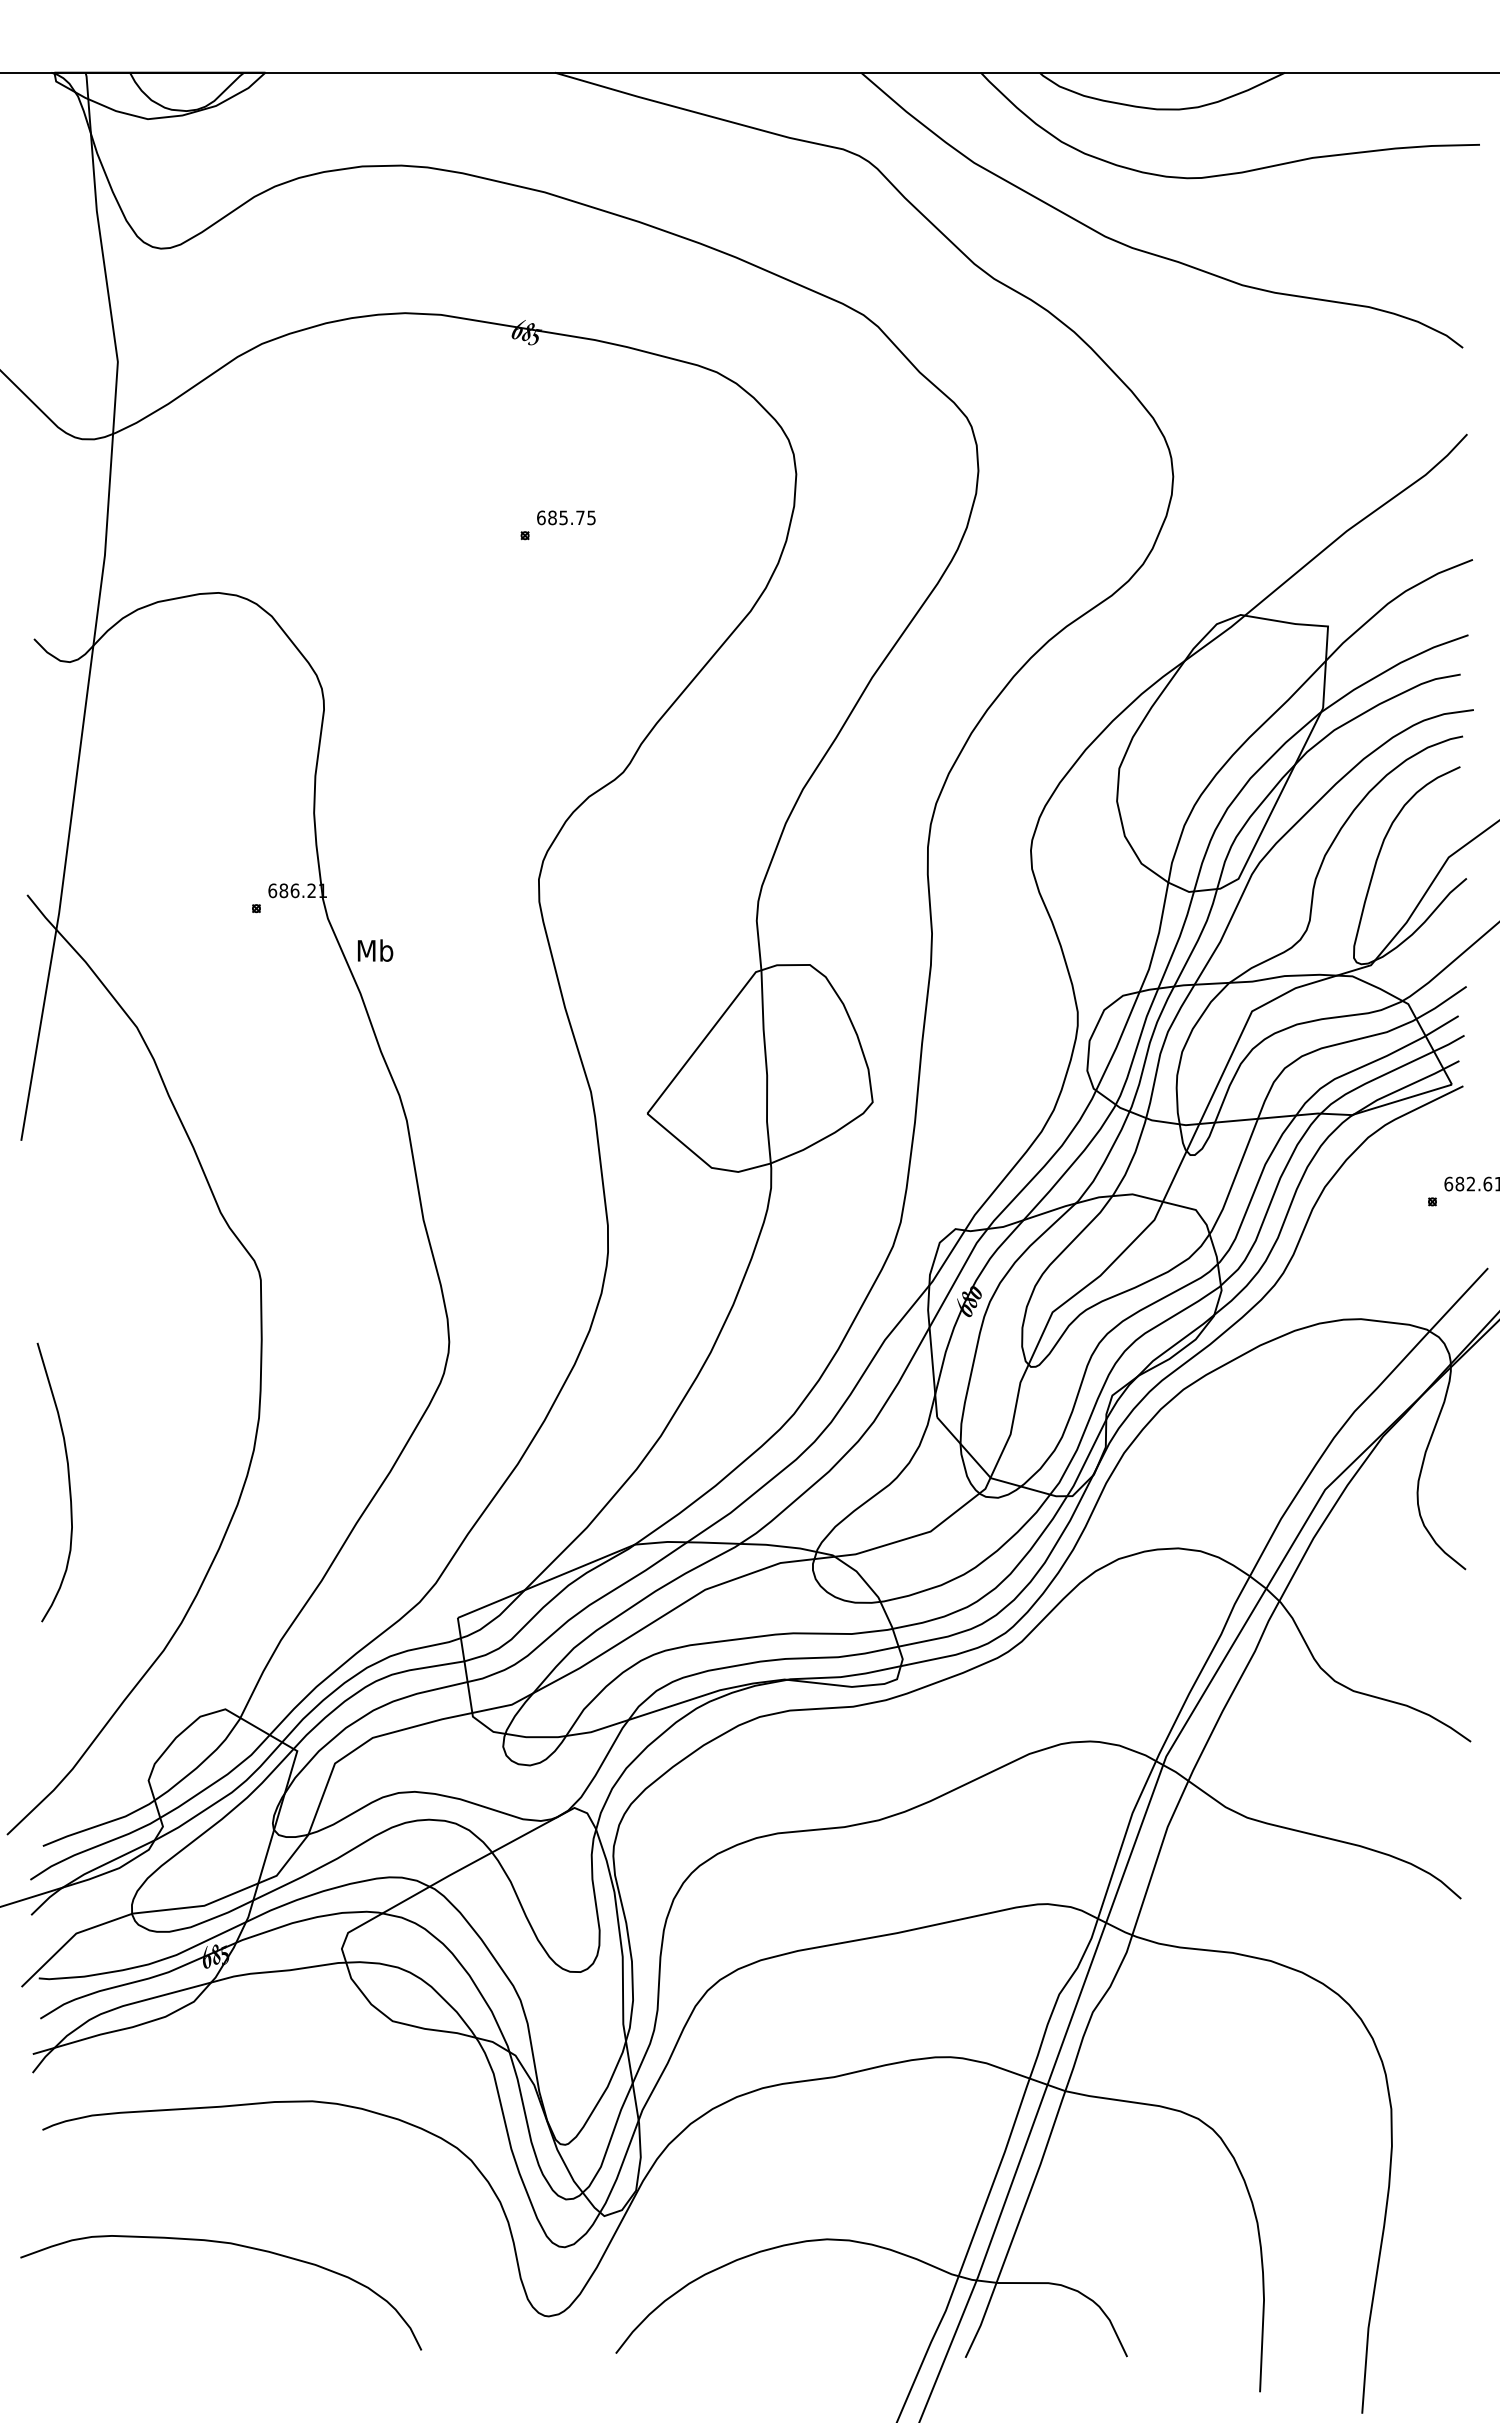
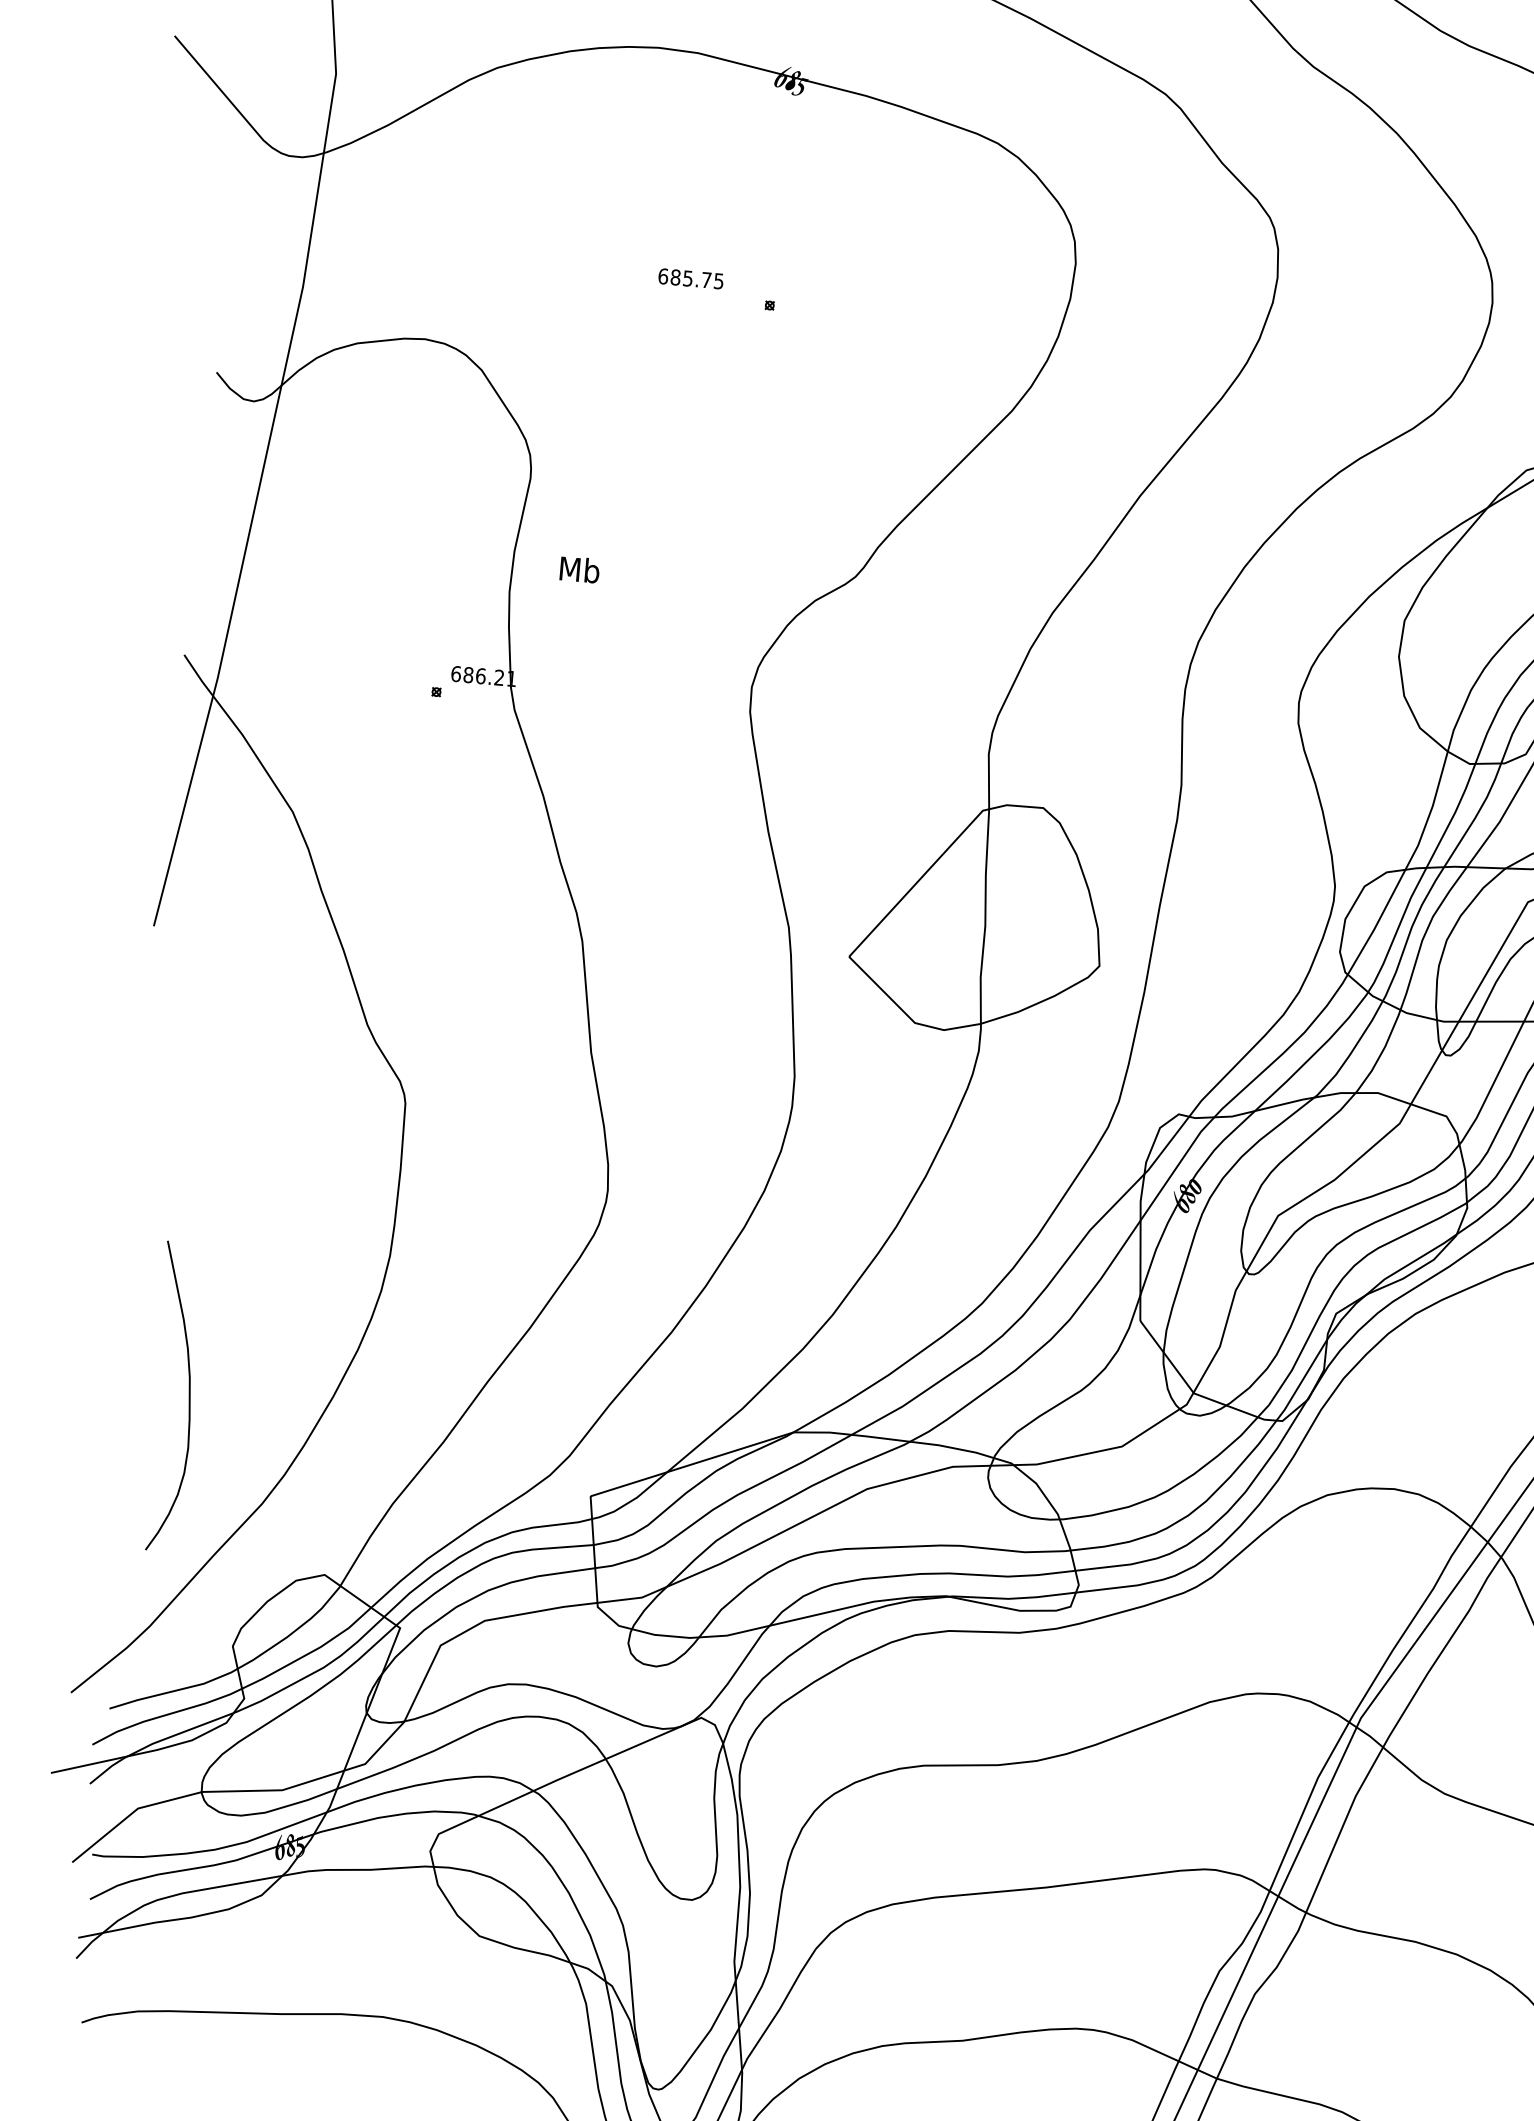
text: (566, 517) -> (691, 278), moved
text: (375, 950) -> (579, 569), moved
curve: (68, 1482) -> (188, 1398), moved

